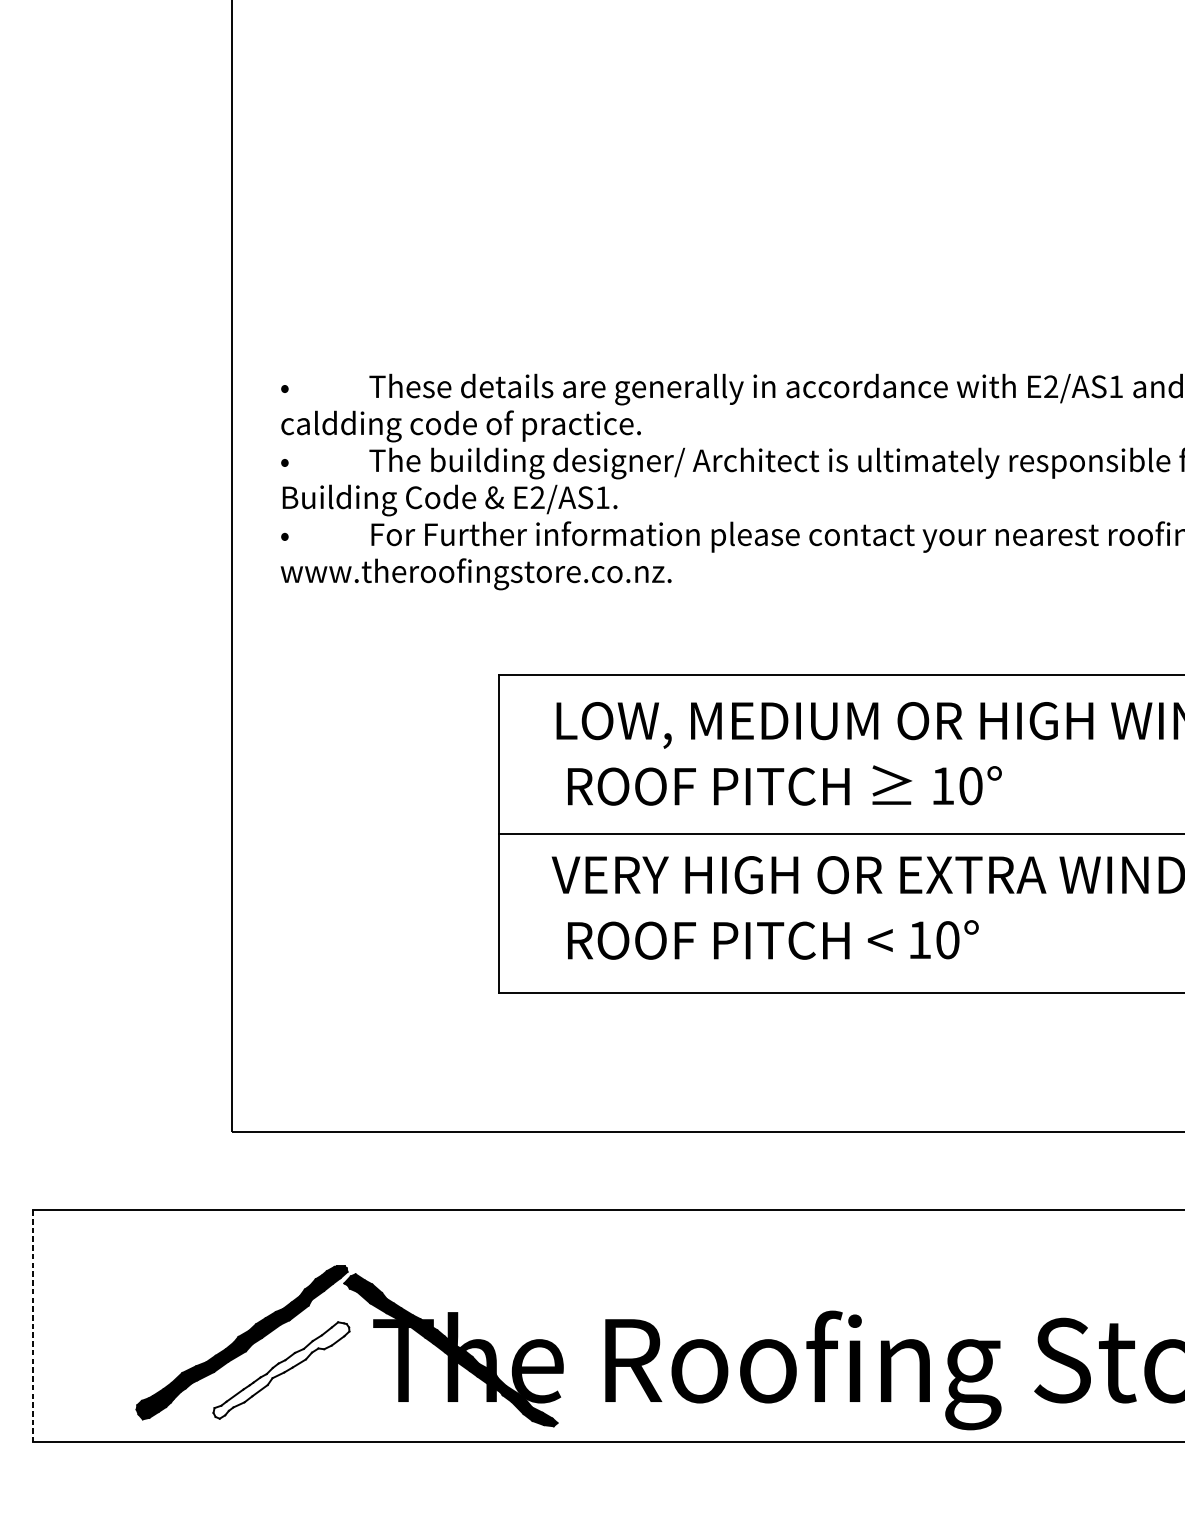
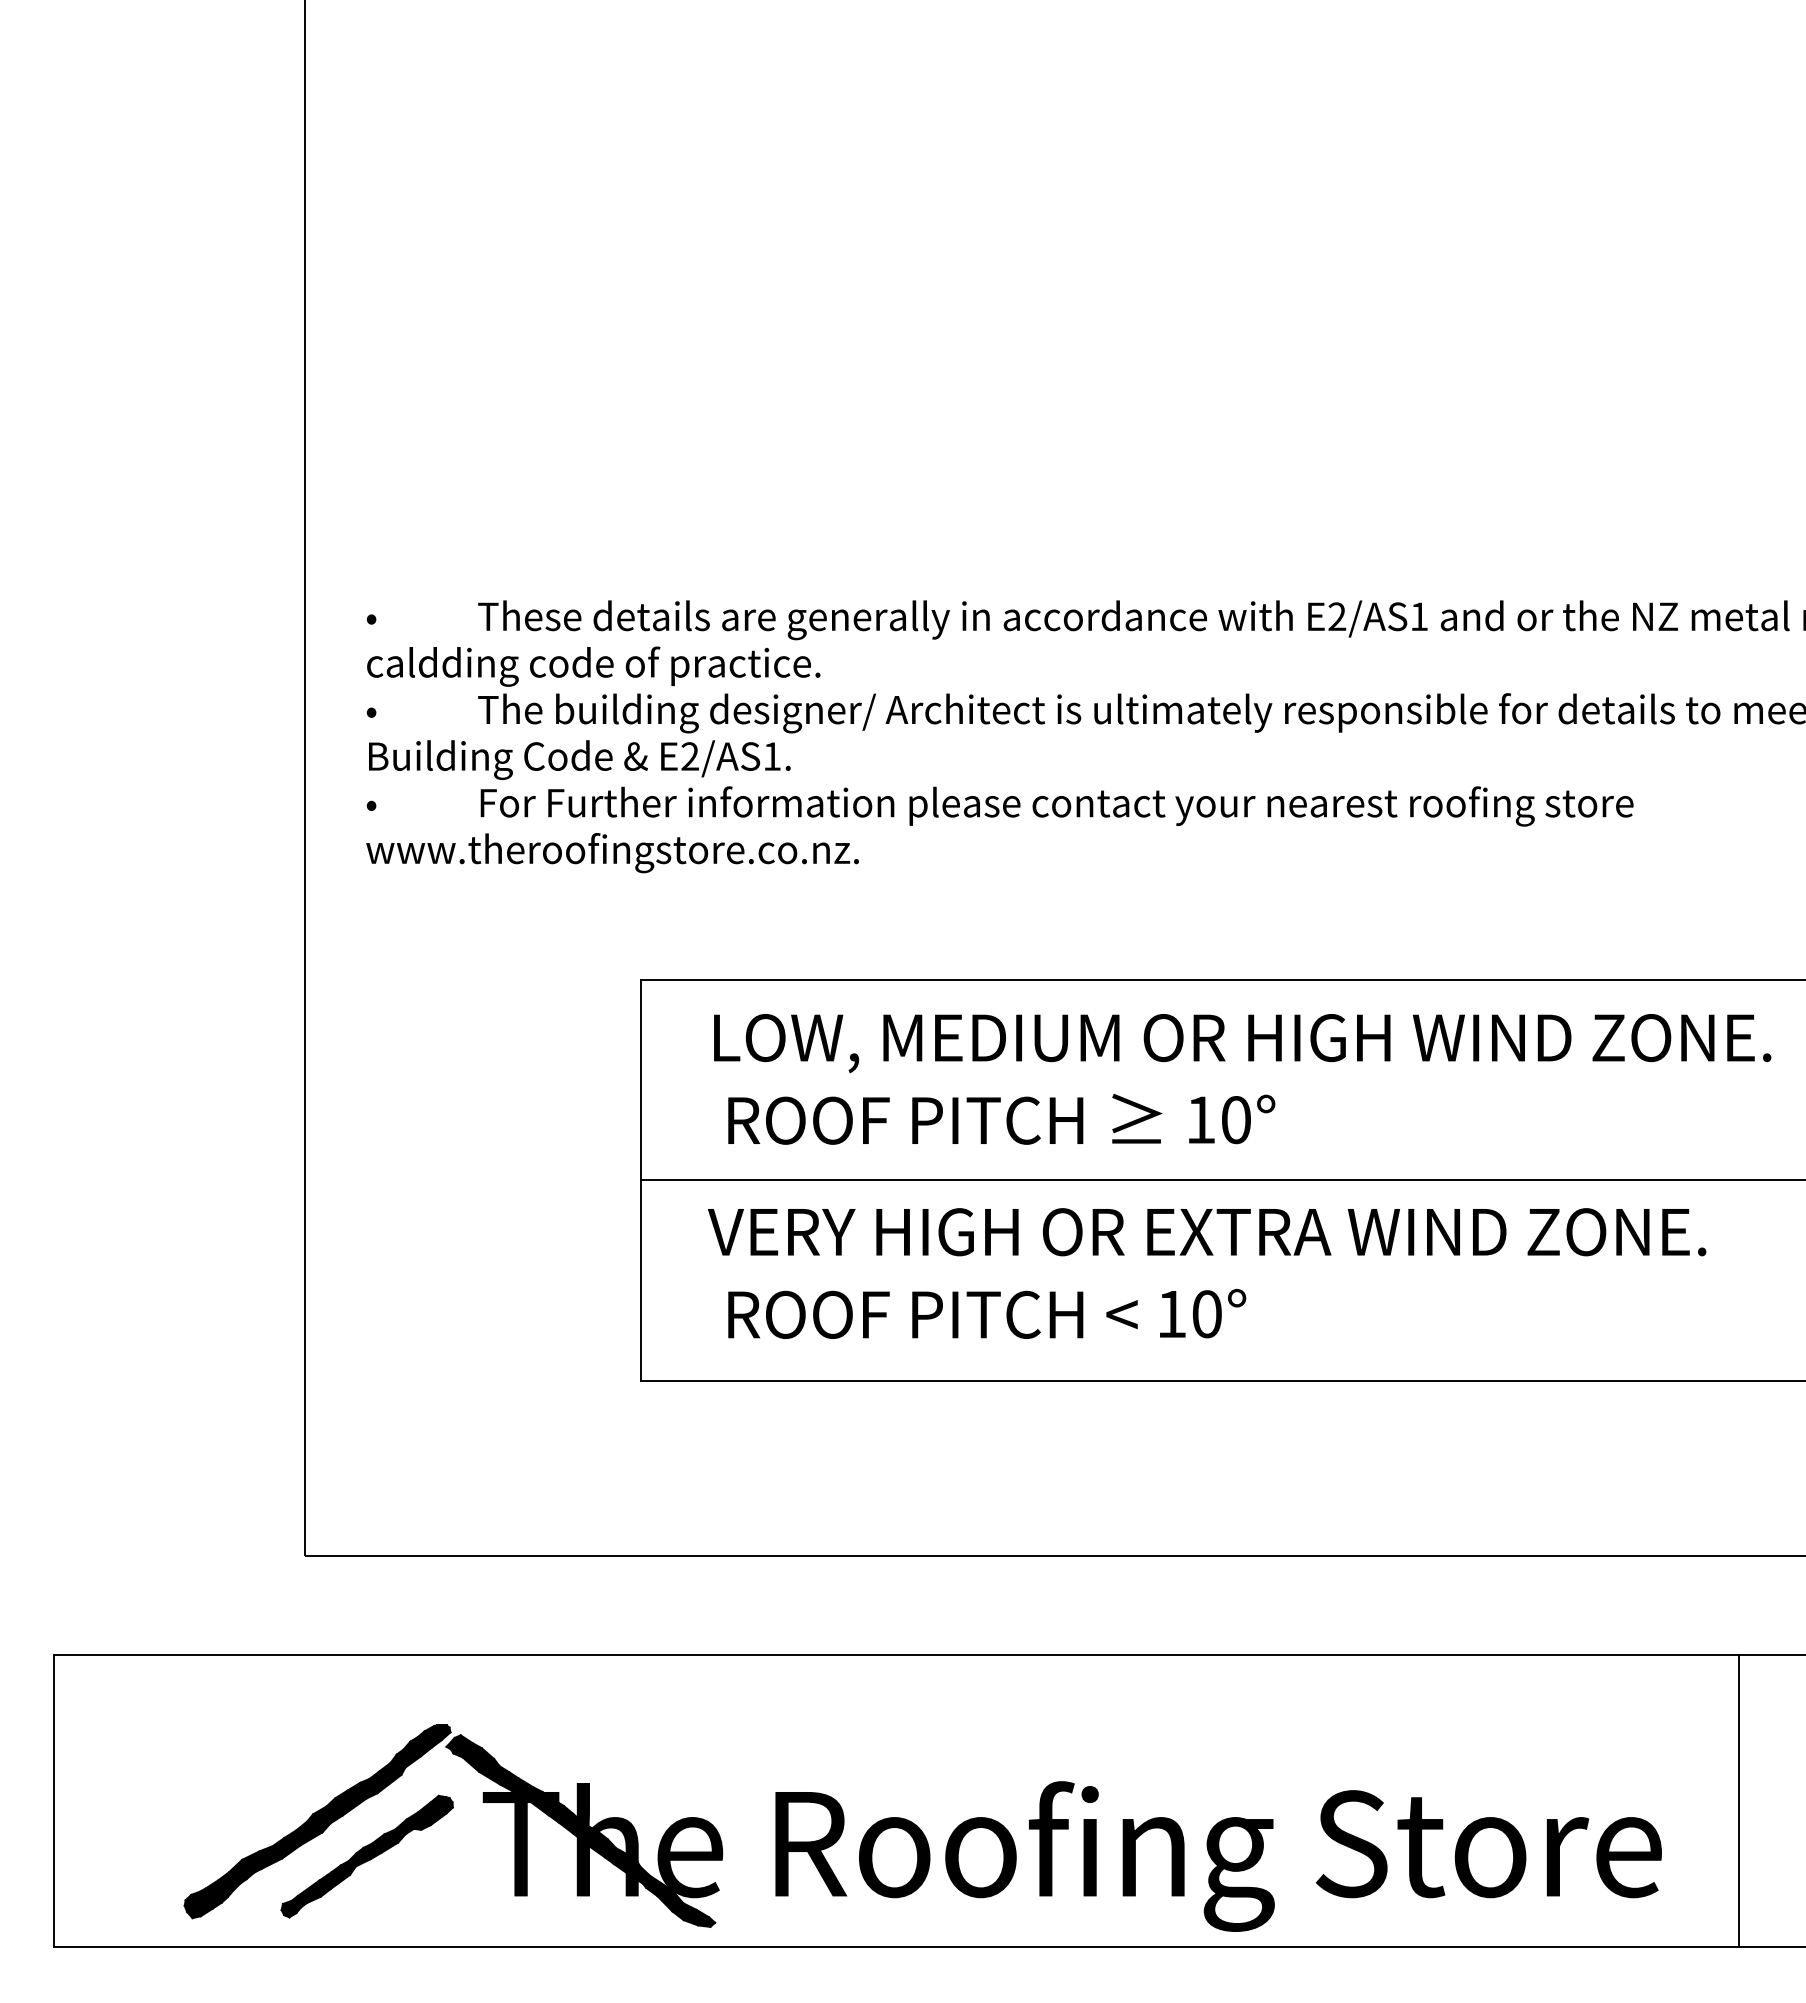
line: (32, 1326) -> (53, 1801), dashed -> solid
fill: (280, 1370) -> (366, 1856), added

